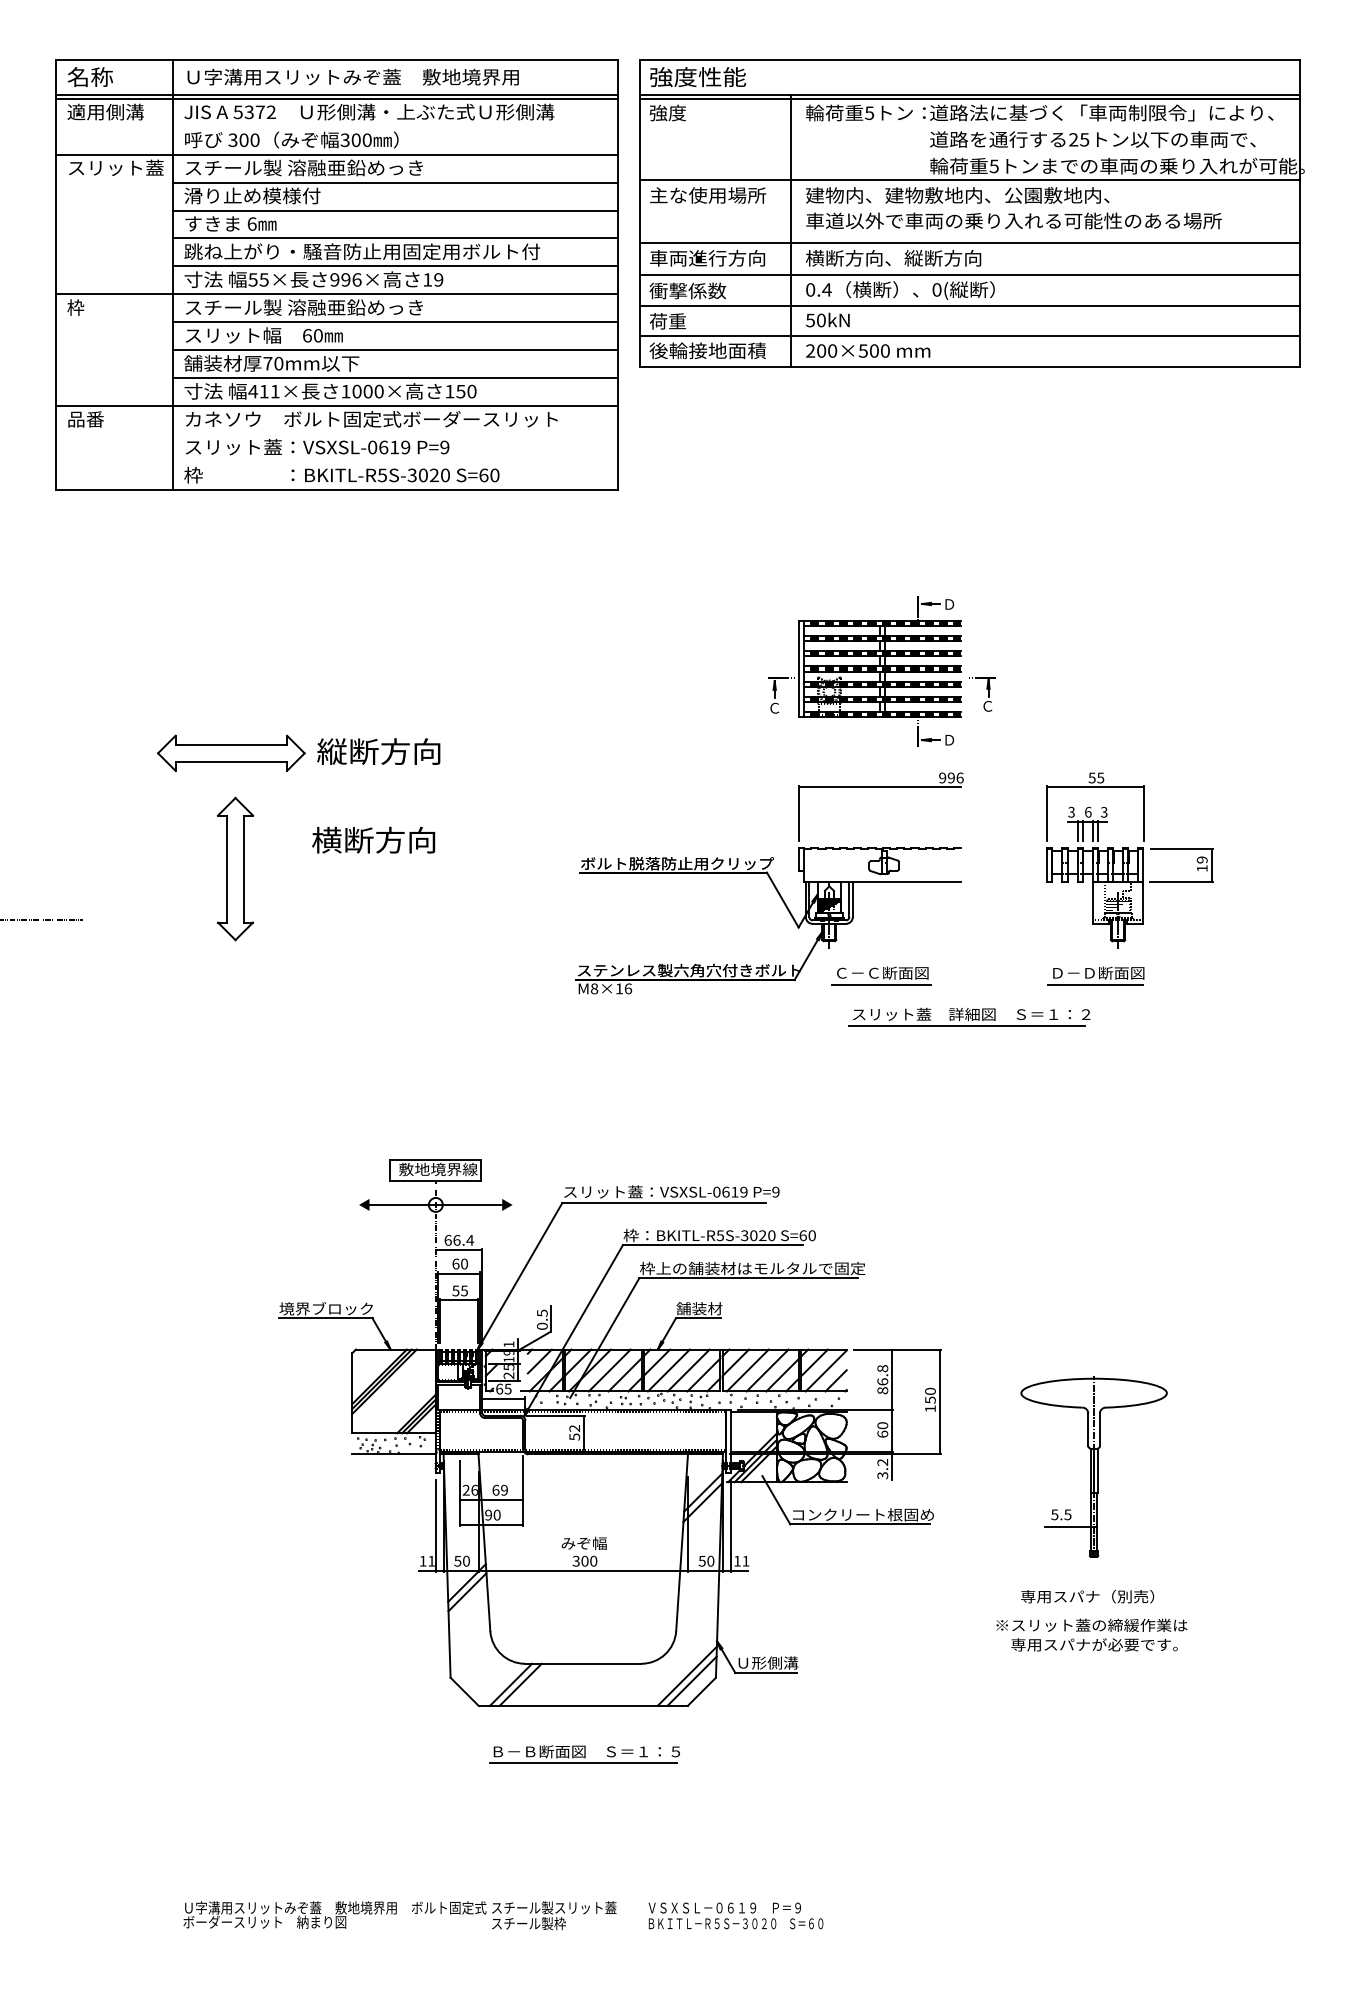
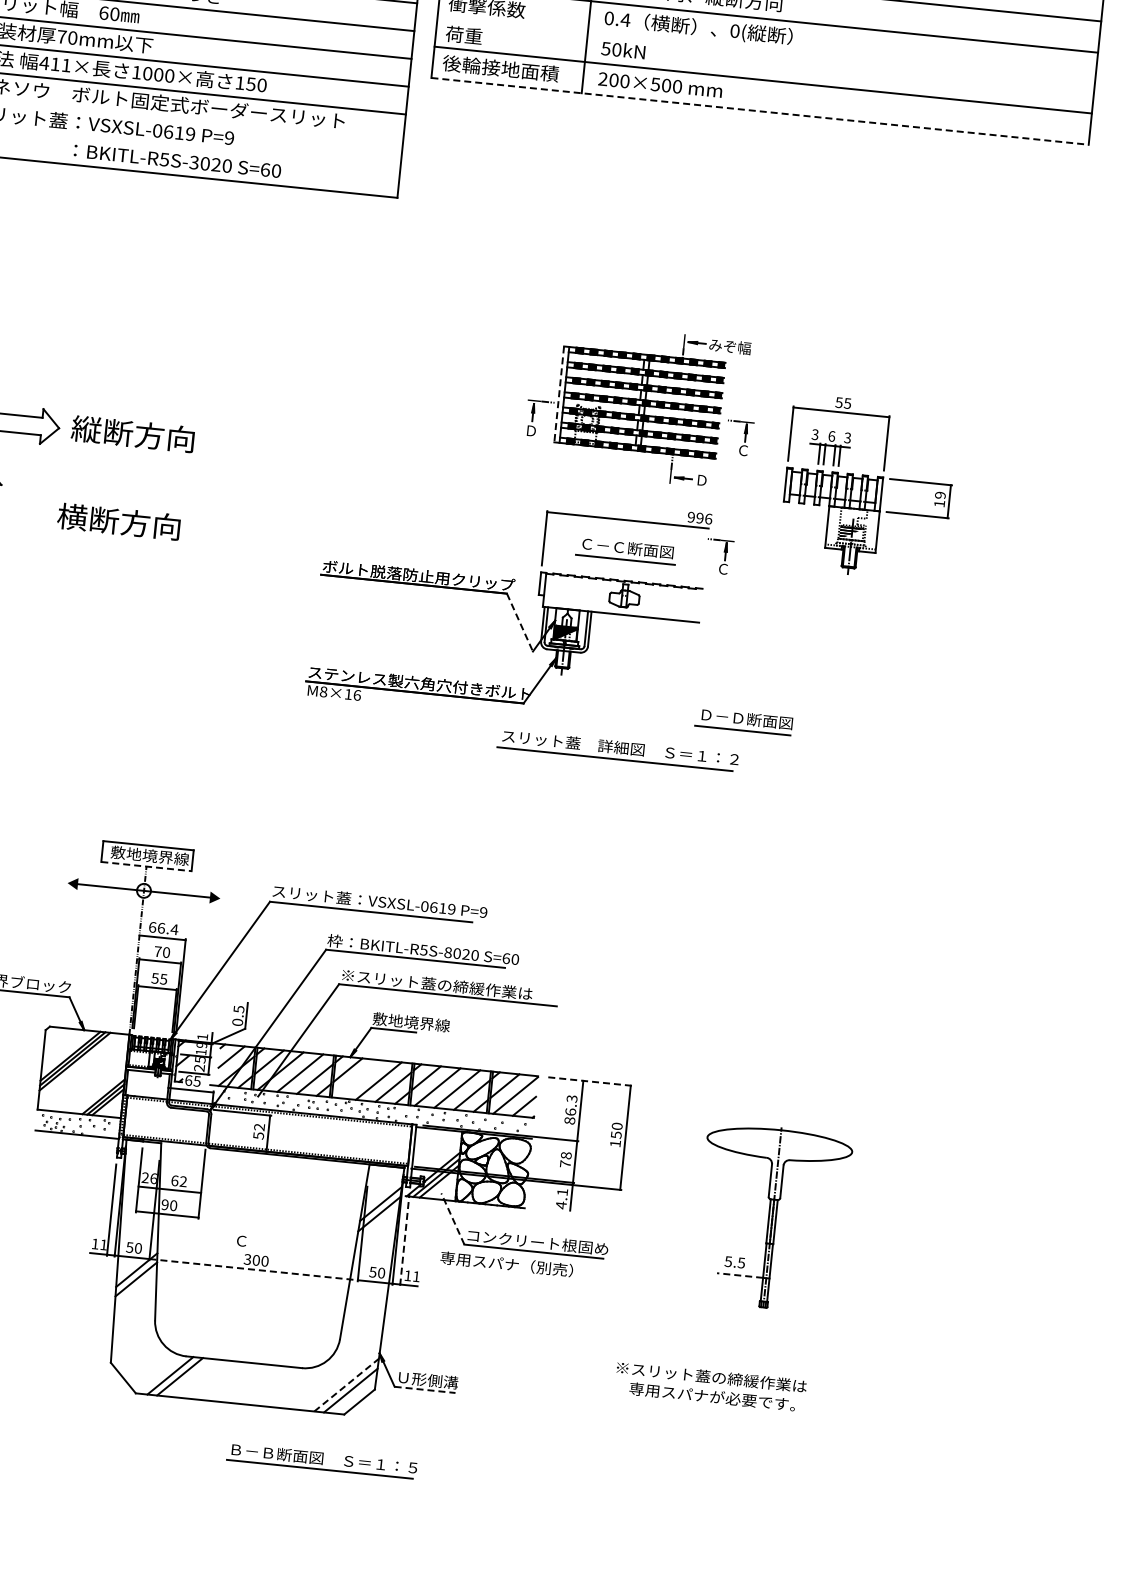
line: (969, 306) -> (765, 50), removed
line: (970, 367) -> (760, 111), solid -> dashed
text: (963, 603) -> (729, 345), Ｄ -> みぞ幅
line: (798, 669) -> (558, 394), solid -> dashed
text: (774, 707) -> (531, 430), Ｃ -> Ｄ
part: (974, 814) -> (719, 556), added
part: (1129, 860) -> (867, 488), moved
line: (782, 900) -> (519, 623), solid -> dashed
part: (881, 975) -> (626, 550), moved
part: (1095, 975) -> (743, 721), moved
part: (969, 1016) -> (618, 749), moved
line: (436, 1180) -> (147, 866), solid -> dashed
text: (744, 1235) -> (447, 952), BKITL-R5S-3020 -> BKITL-R5S-8020
text: (455, 1263) -> (157, 951), 60 -> 70
text: (752, 1268) -> (452, 986), 枠上の舗装材はモルタルで固定 -> ※スリット蓋の締緩作業は
text: (714, 1308) -> (410, 1022), 舗装材 -> 敷地境界線
line: (897, 1349) -> (588, 1081), solid -> dashed
text: (882, 1368) -> (571, 1098), 86.8 -> 86.3
line: (668, 1370) -> (358, 1079), removed
text: (882, 1429) -> (565, 1159), 60 -> 78
text: (882, 1469) -> (561, 1199), 3.2 -> 4.1
text: (504, 1490) -> (183, 1181), 69 -> 62
line: (776, 1500) -> (453, 1219), solid -> dashed
line: (730, 1525) -> (404, 1239), solid -> dashed
line: (1067, 1527) -> (739, 1275), solid -> dashed
text: (583, 1542) -> (256, 1241), みぞ幅 -> Ｃ
line: (583, 1570) -> (253, 1269), solid -> dashed
text: (1087, 1596) -> (506, 1264), moved
text: (1091, 1634) -> (710, 1386), moved
line: (765, 1673) -> (424, 1390), solid -> dashed
line: (687, 1676) -> (346, 1385), solid -> dashed
part: (584, 1754) -> (321, 1461), moved

